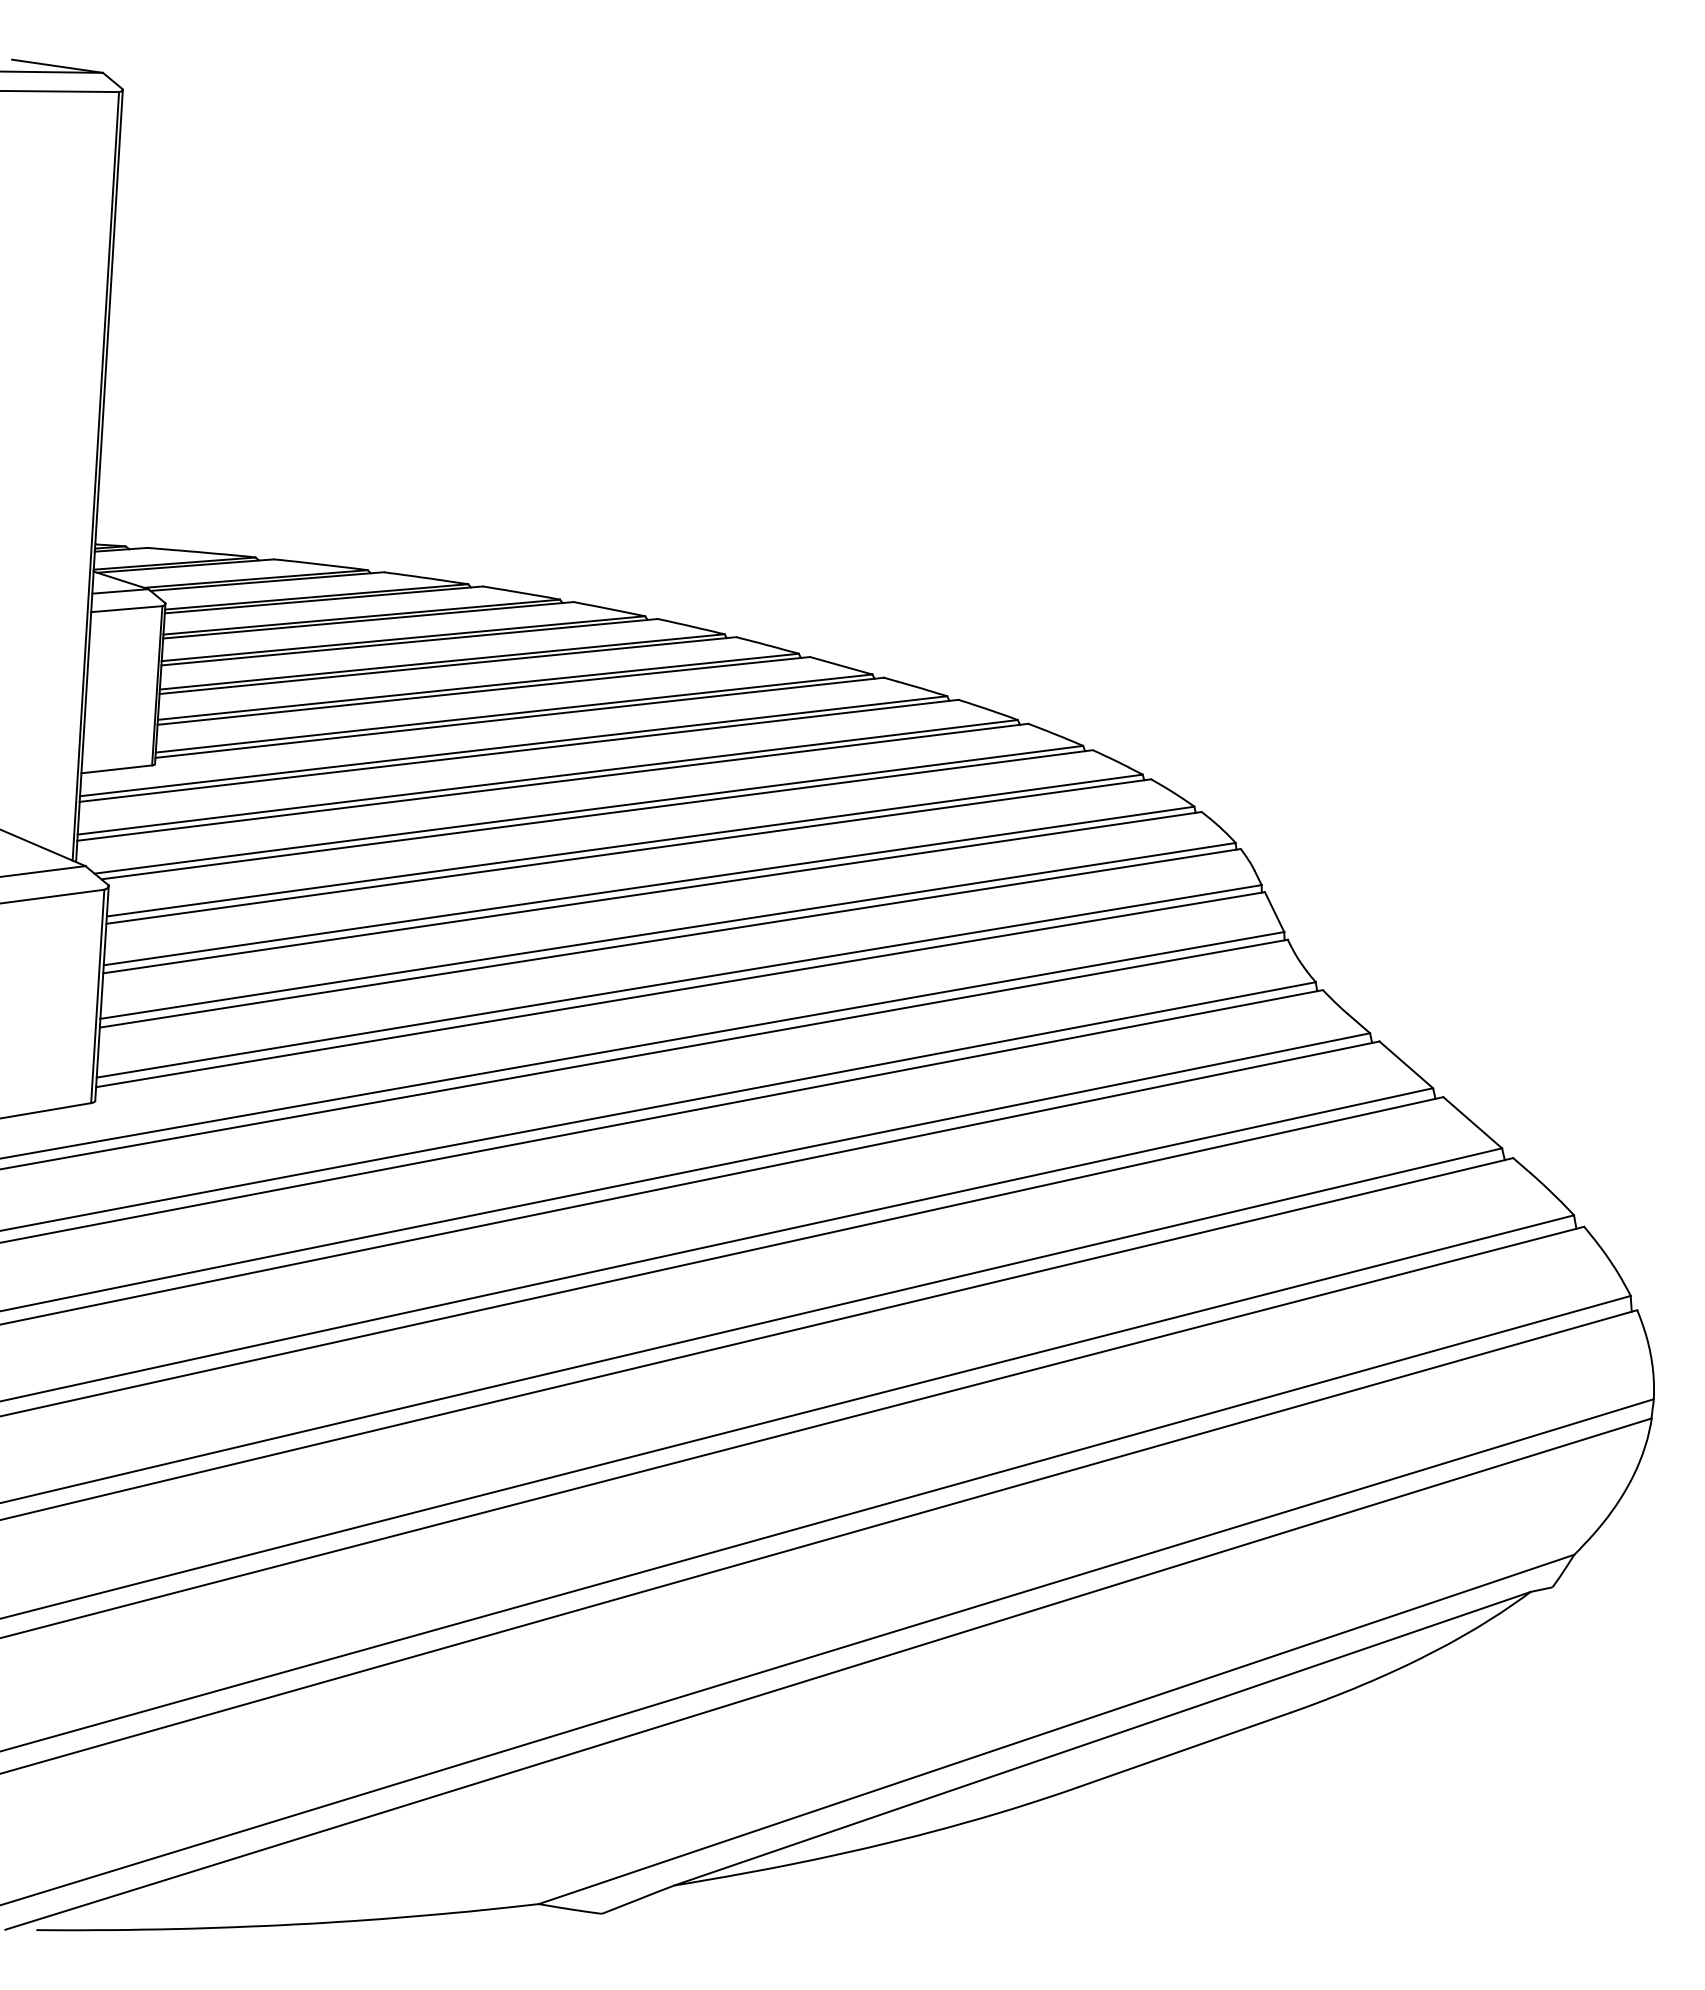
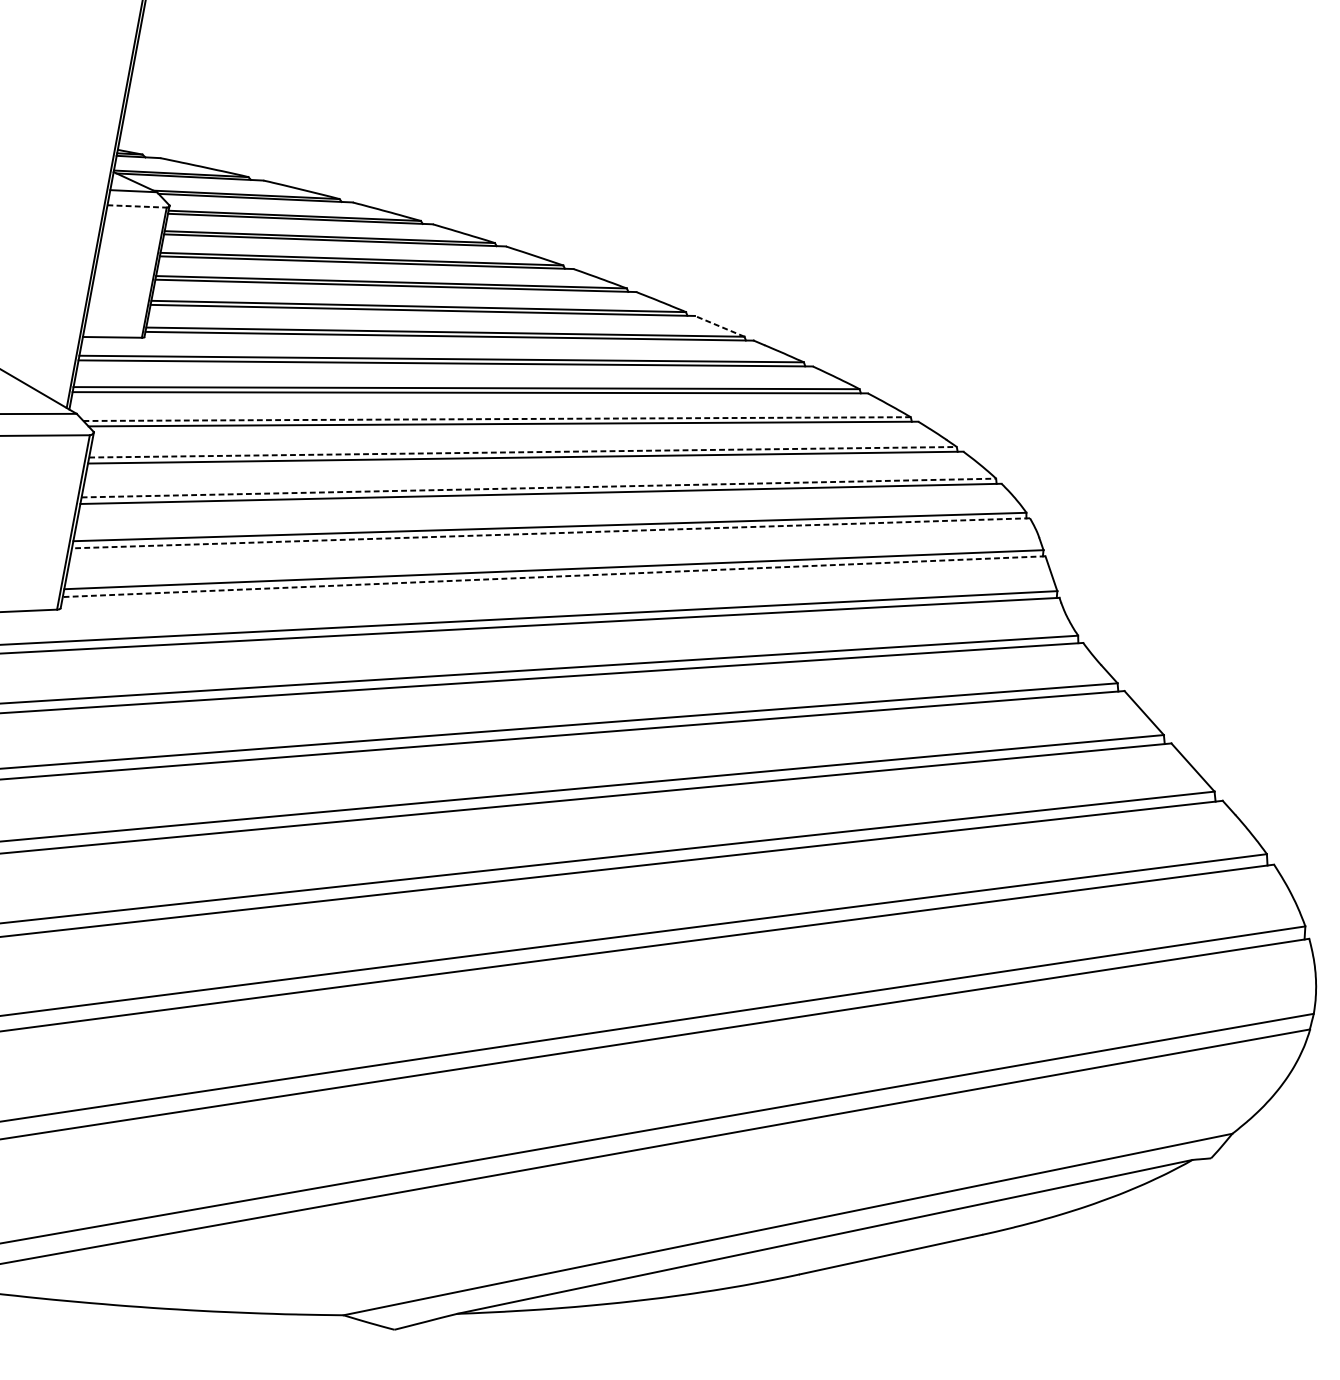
line: (126, 609) -> (136, 206), solid -> dashed
line: (840, 665) -> (719, 326), solid -> dashed
line: (589, 809) -> (497, 418), solid -> dashed
line: (624, 845) -> (522, 452), solid -> dashed
line: (649, 885) -> (539, 487), solid -> dashed
line: (669, 938) -> (550, 533), solid -> dashed
line: (680, 989) -> (554, 576), solid -> dashed

